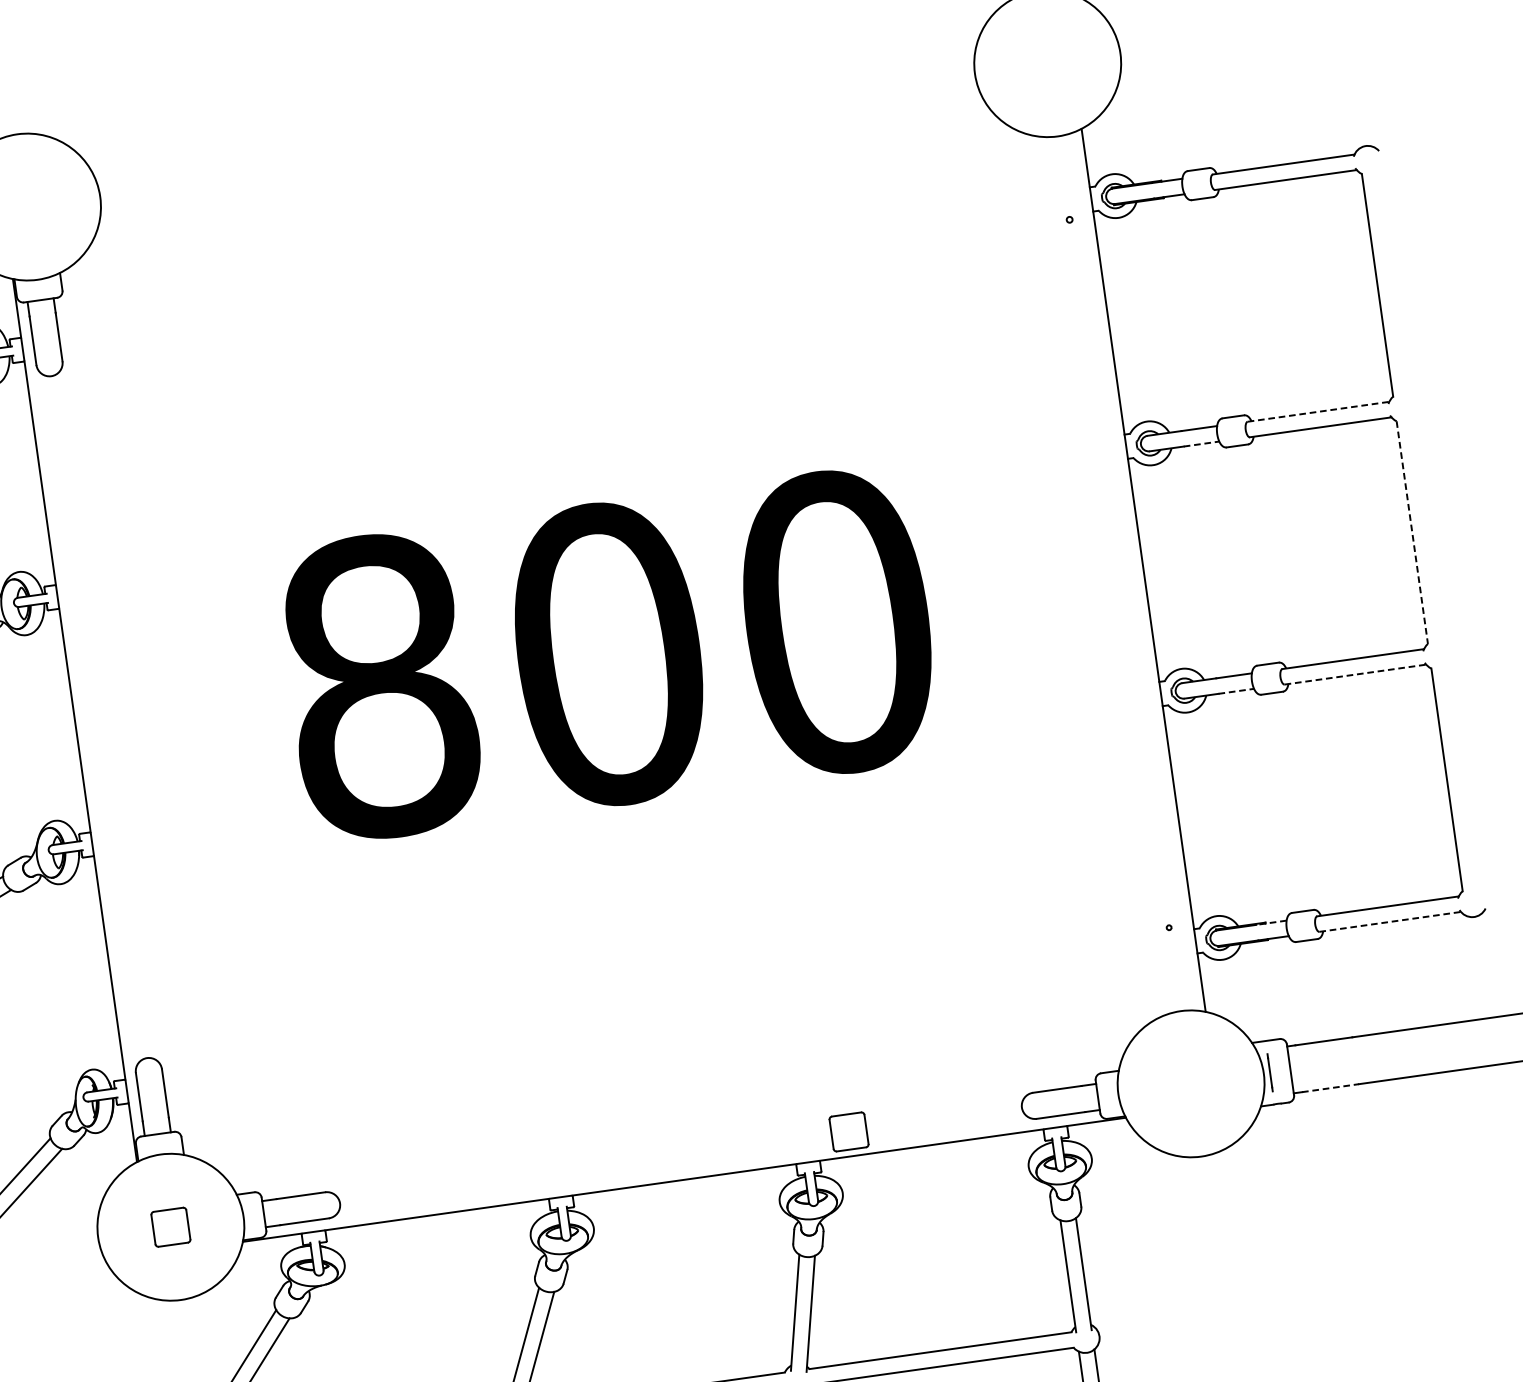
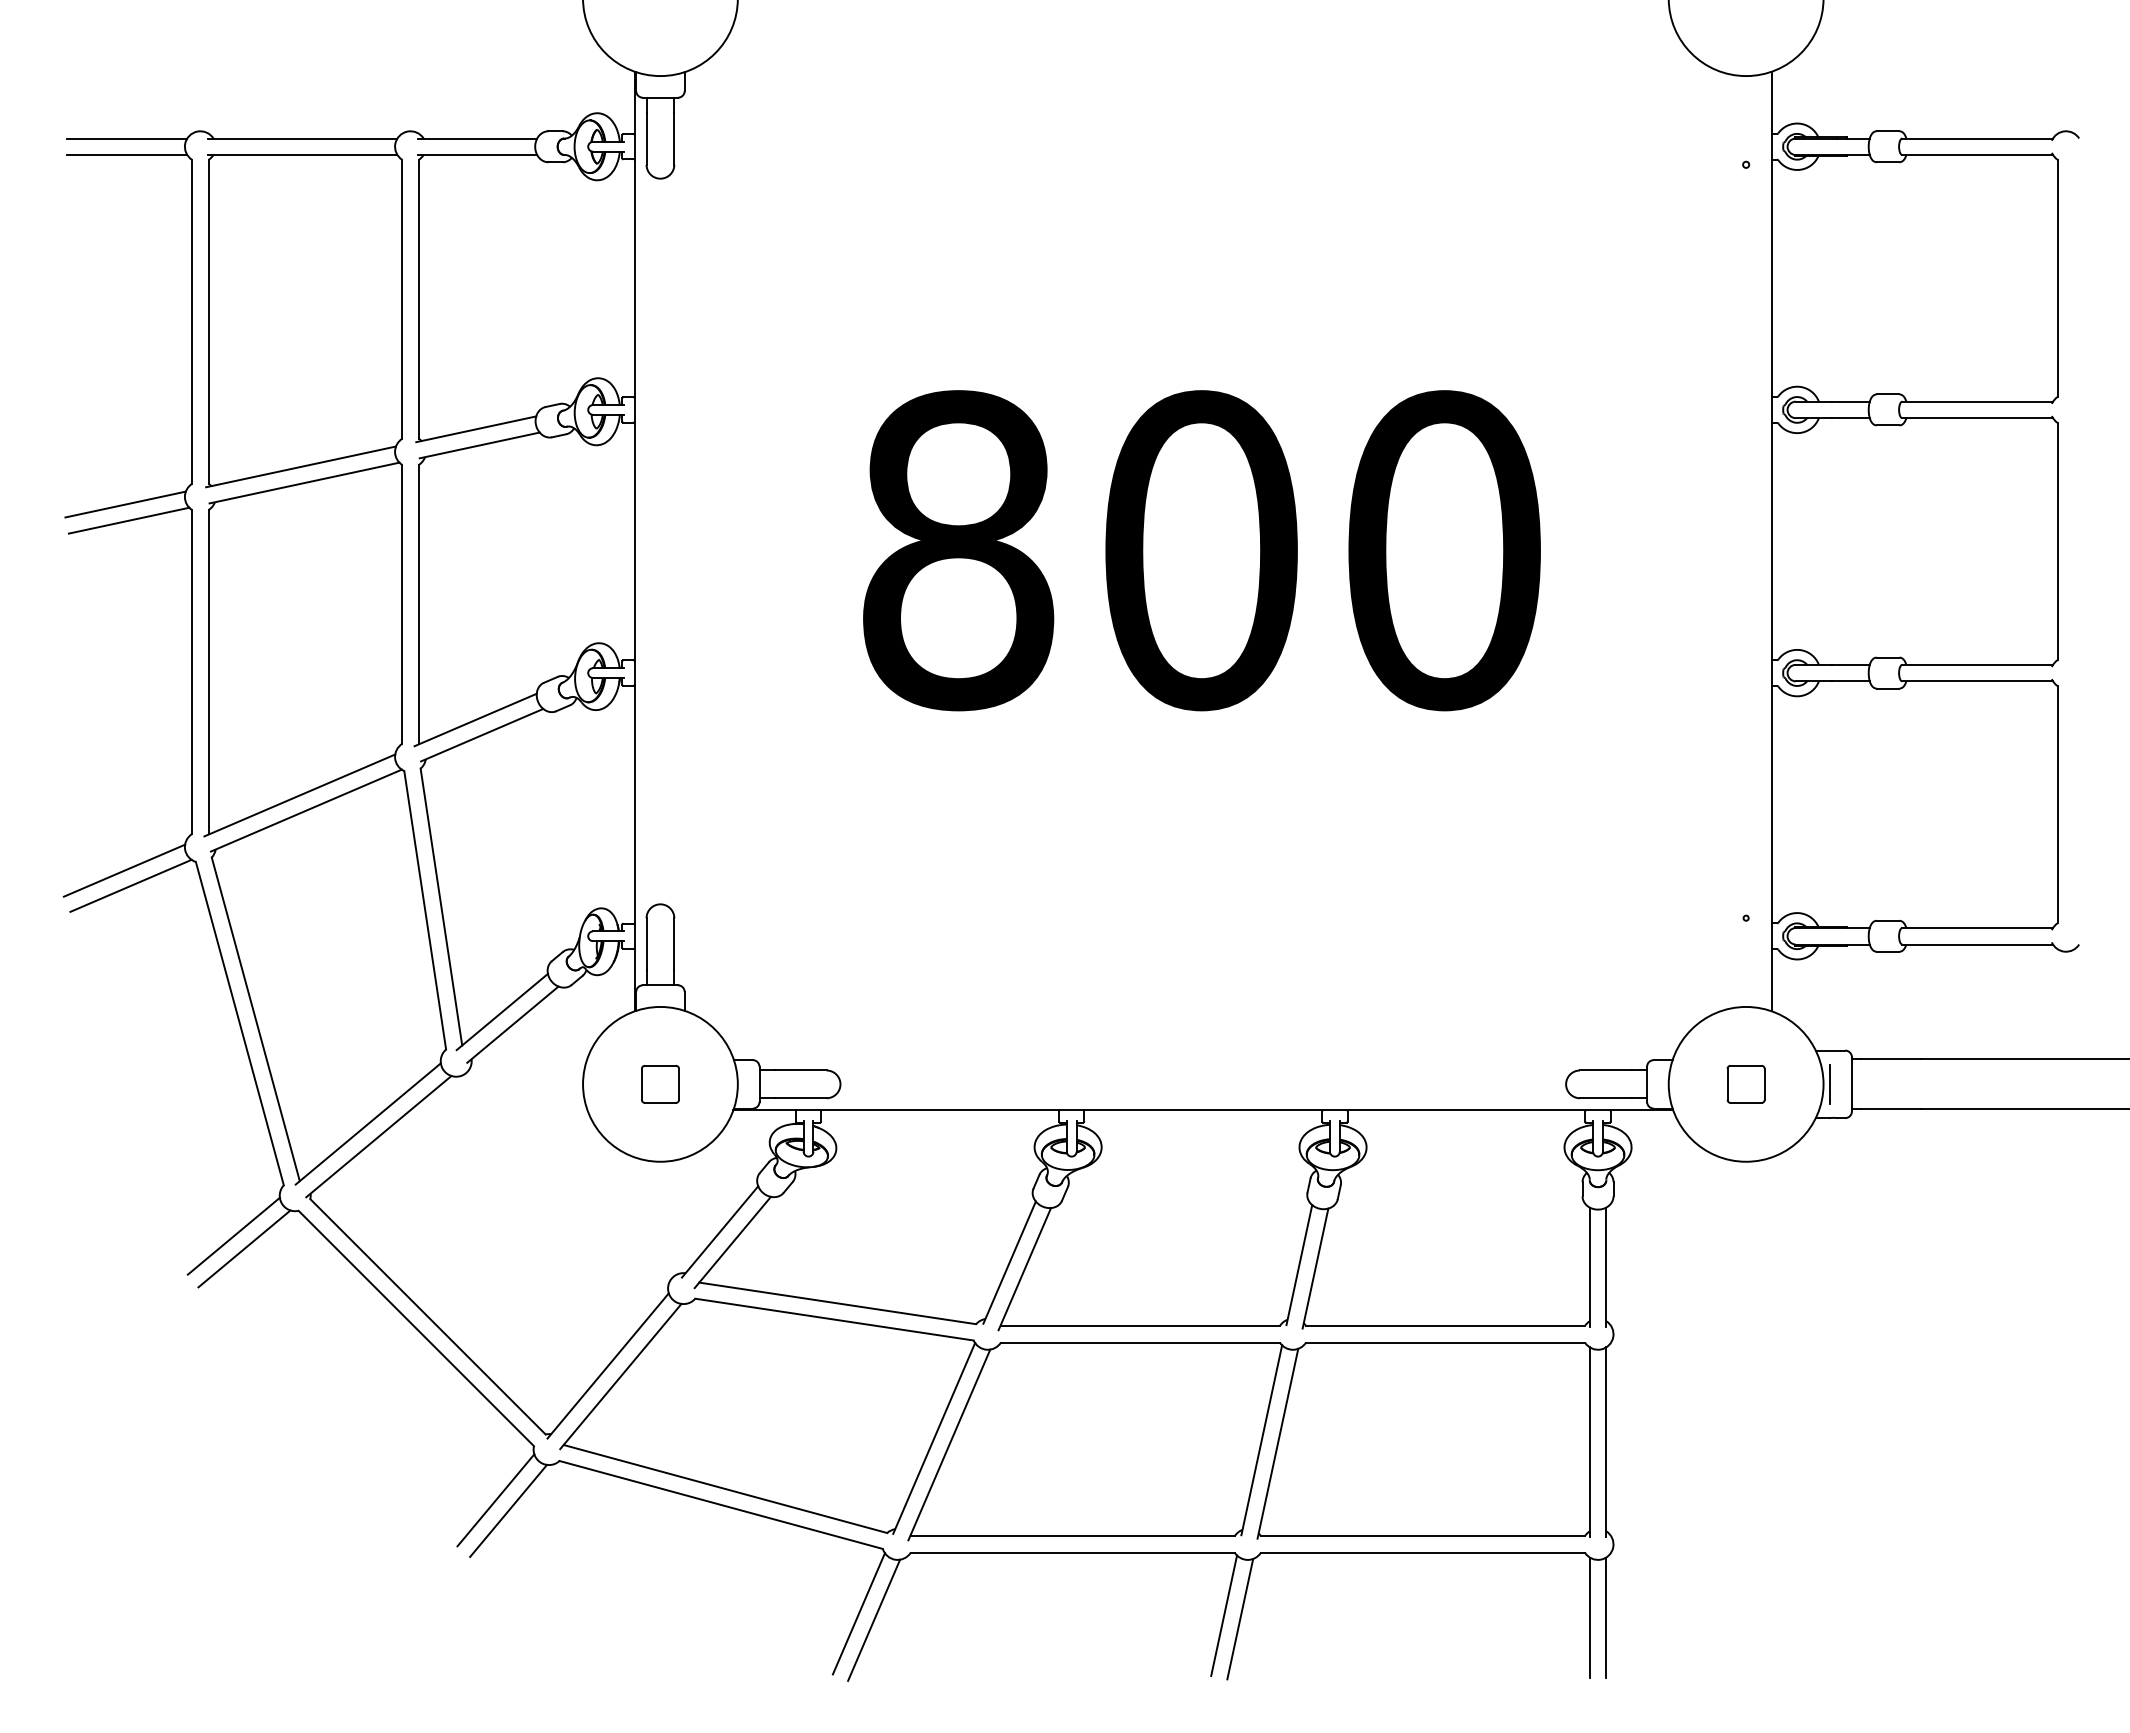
line: (1319, 411) -> (1978, 401), dashed -> solid
line: (1201, 444) -> (1850, 418), dashed -> solid
line: (1412, 533) -> (2057, 542), dashed -> solid
line: (1356, 674) -> (1978, 681), dashed -> solid
line: (1235, 691) -> (1850, 681), dashed -> solid
line: (1390, 921) -> (1978, 944), dashed -> solid
line: (1271, 923) -> (1853, 928), dashed -> solid
line: (1331, 1088) -> (1891, 1109), dashed -> solid
part: (848, 1132) -> (1745, 1084), moved

